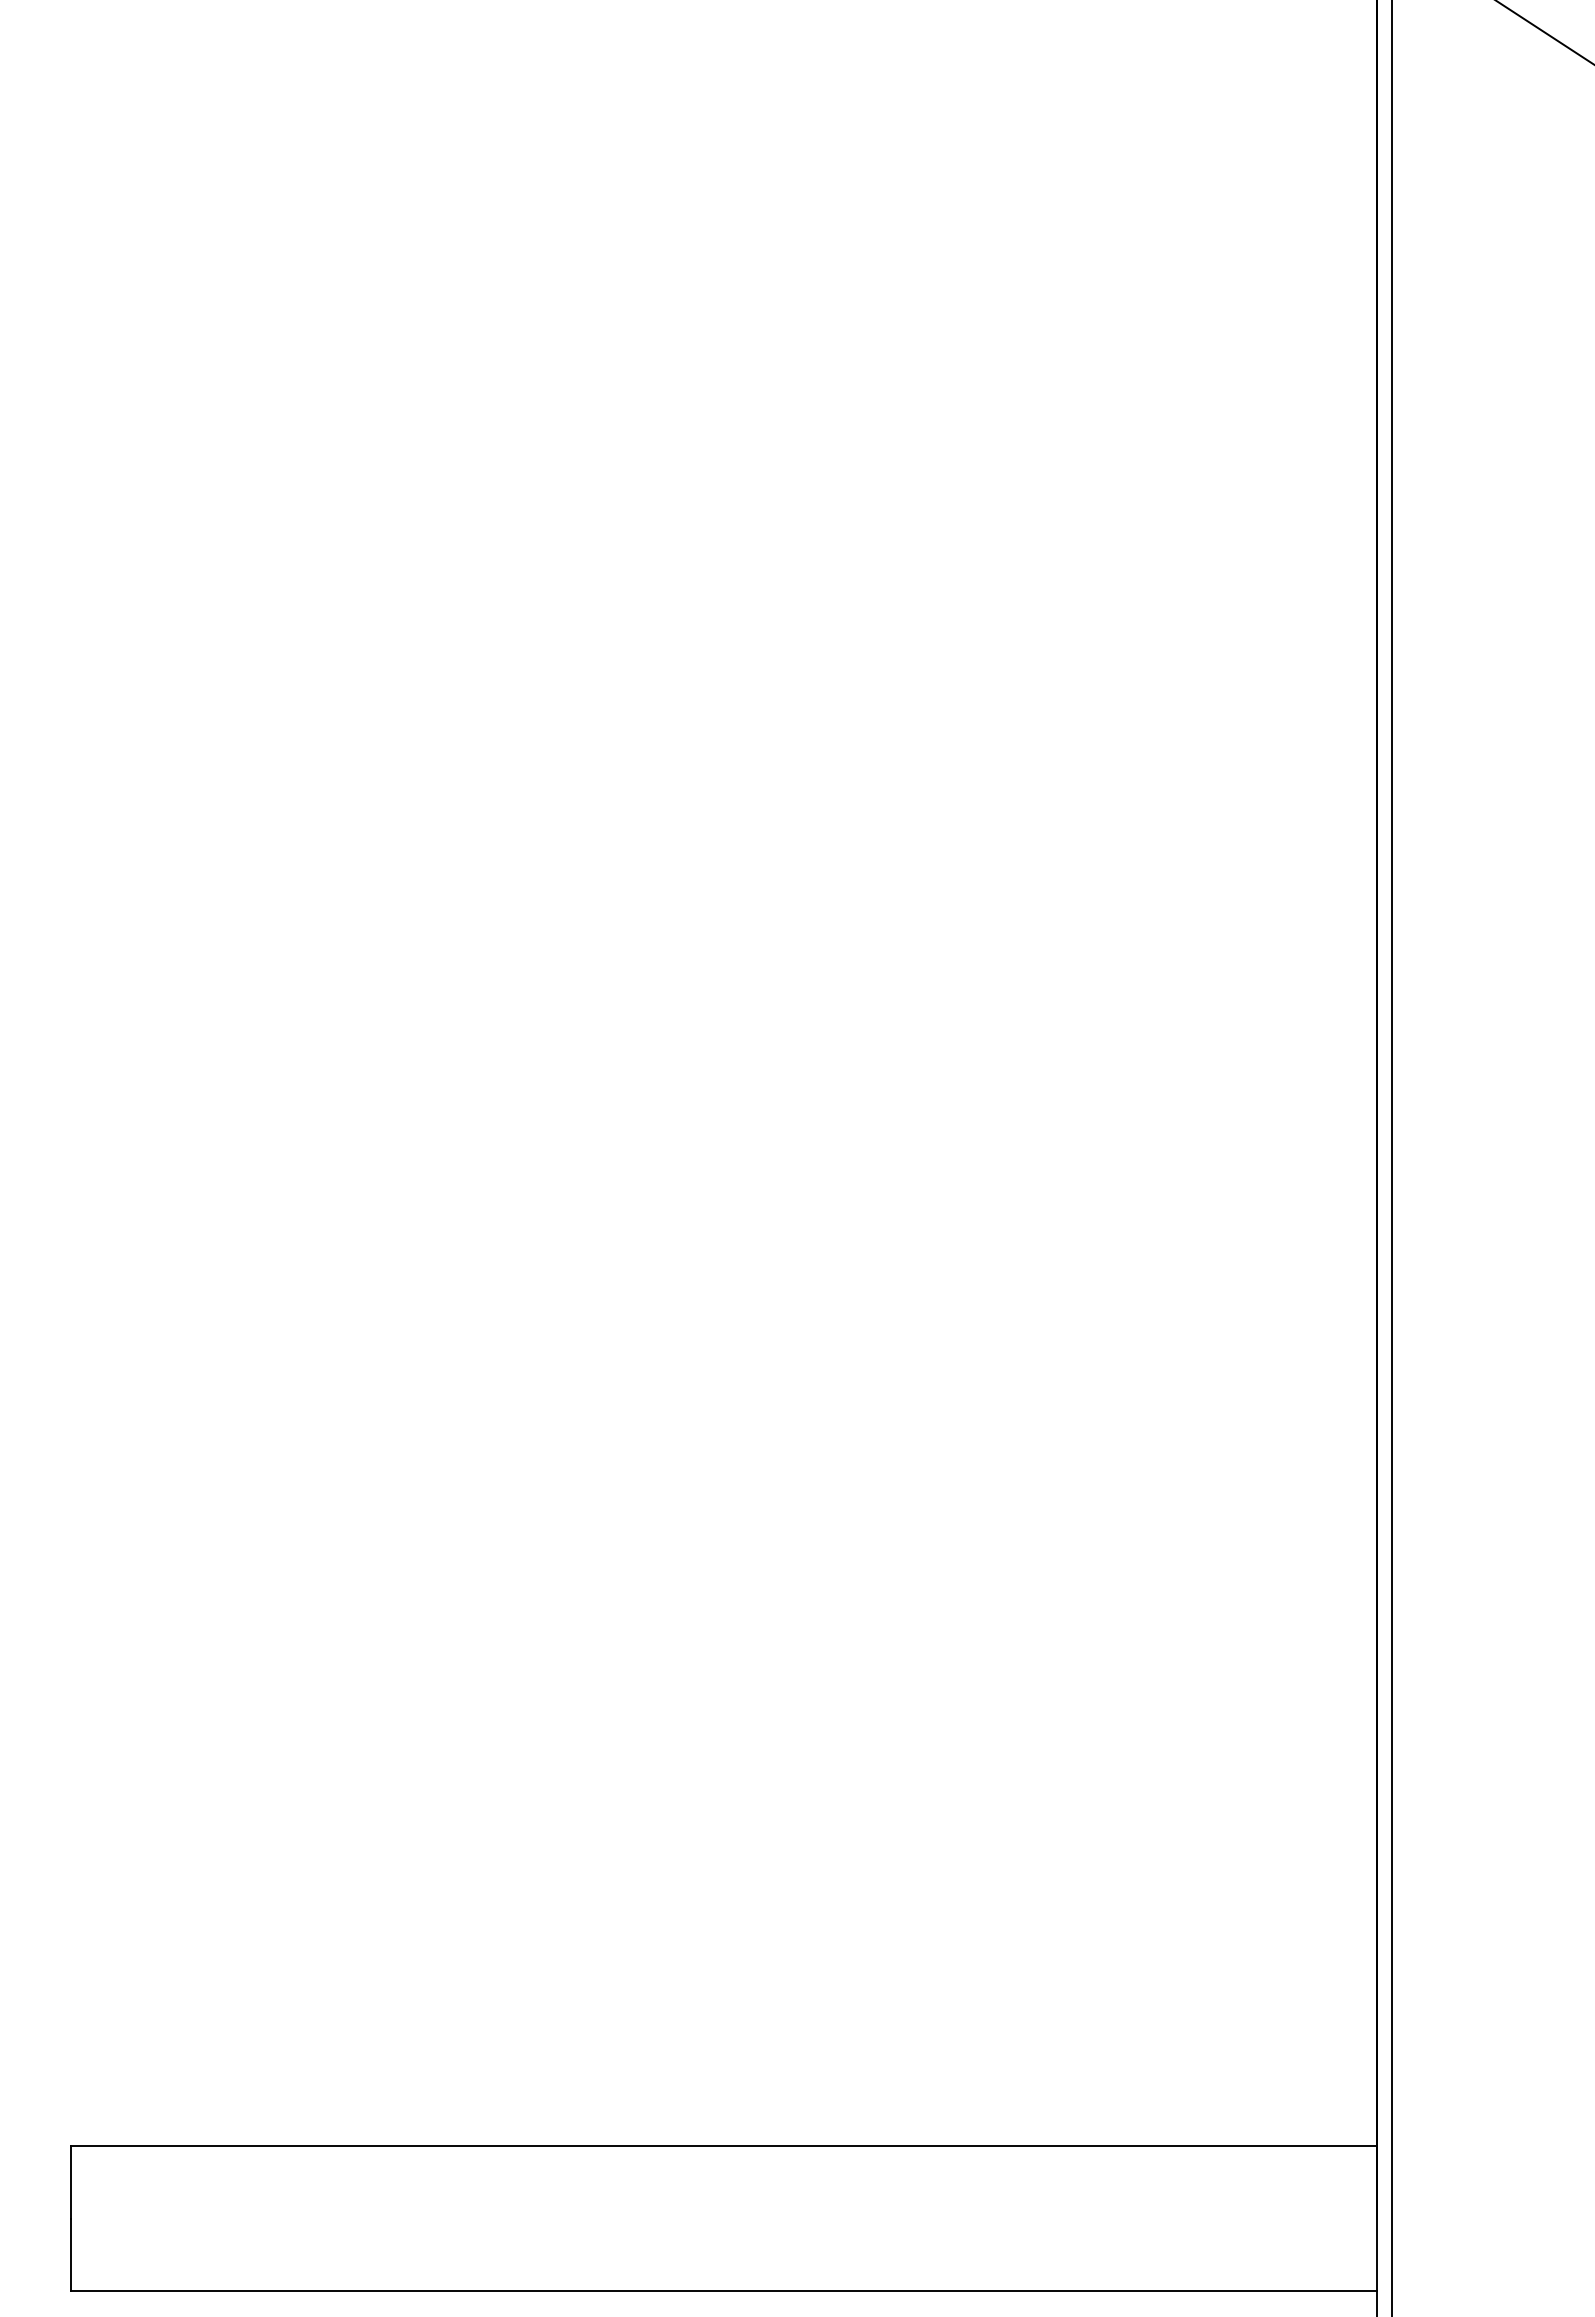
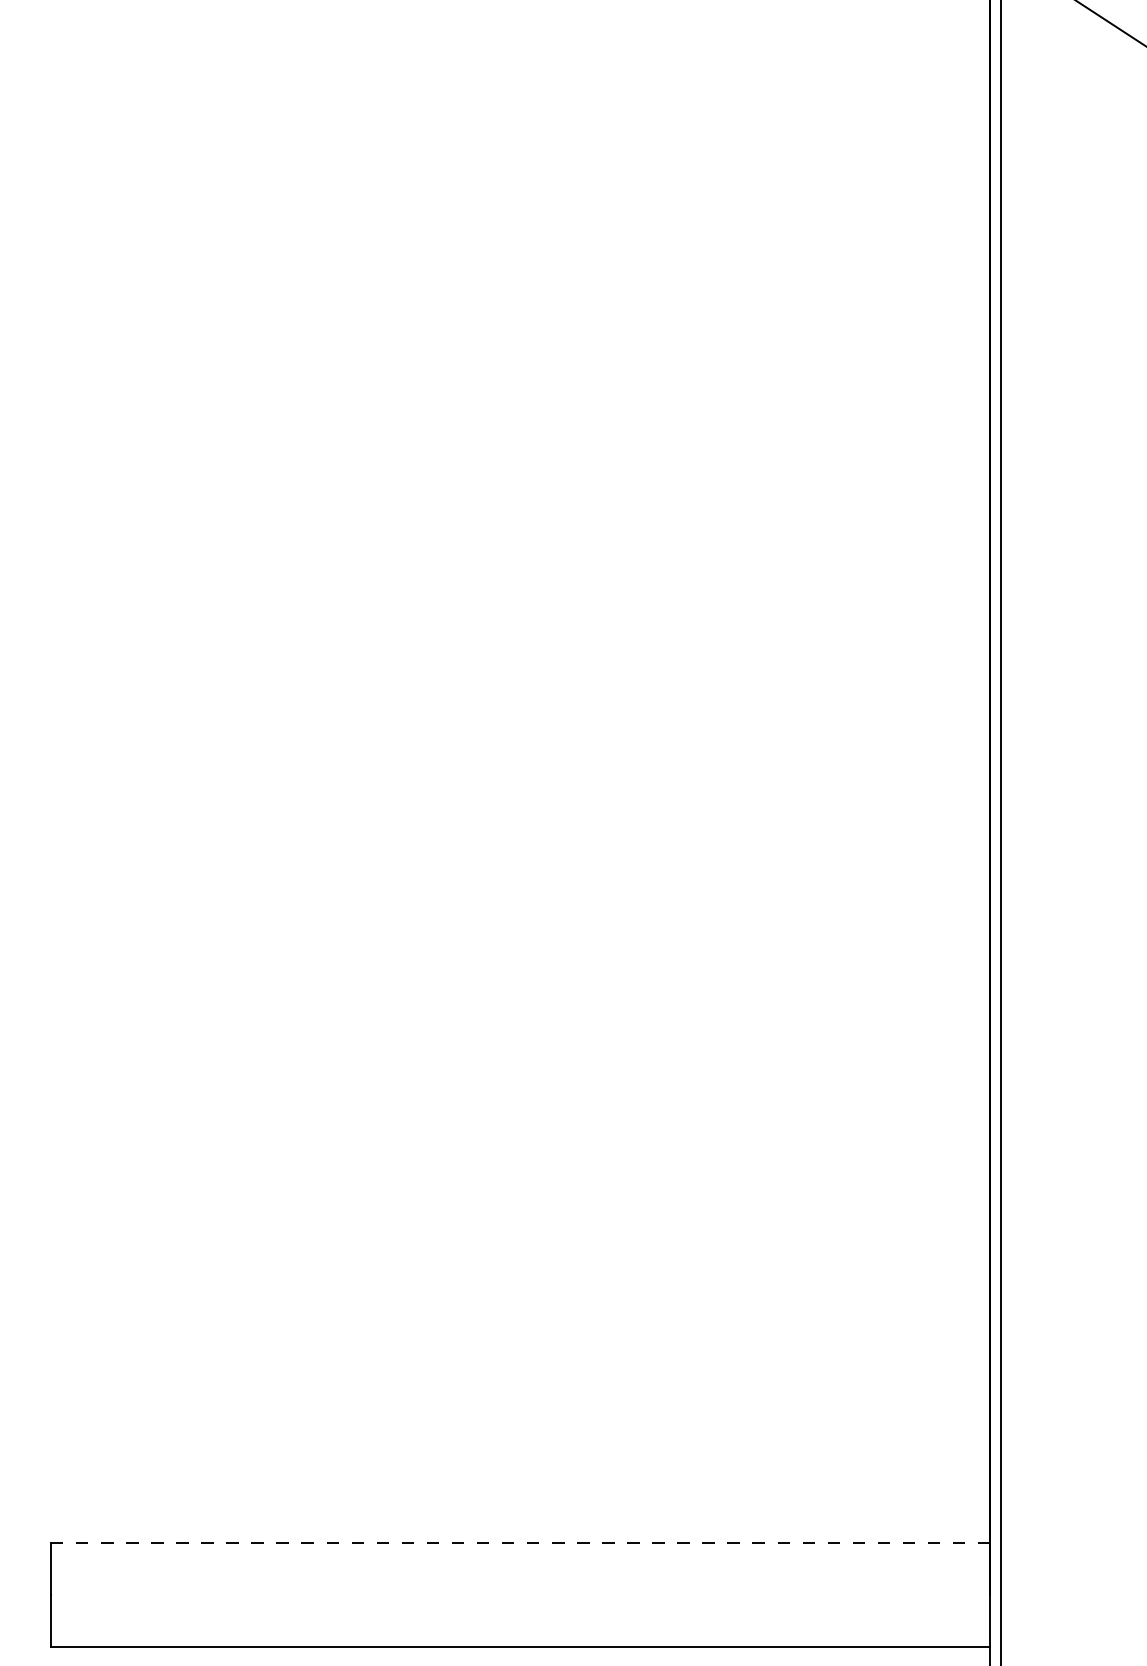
line: (723, 2146) -> (520, 1543), solid -> dashed

